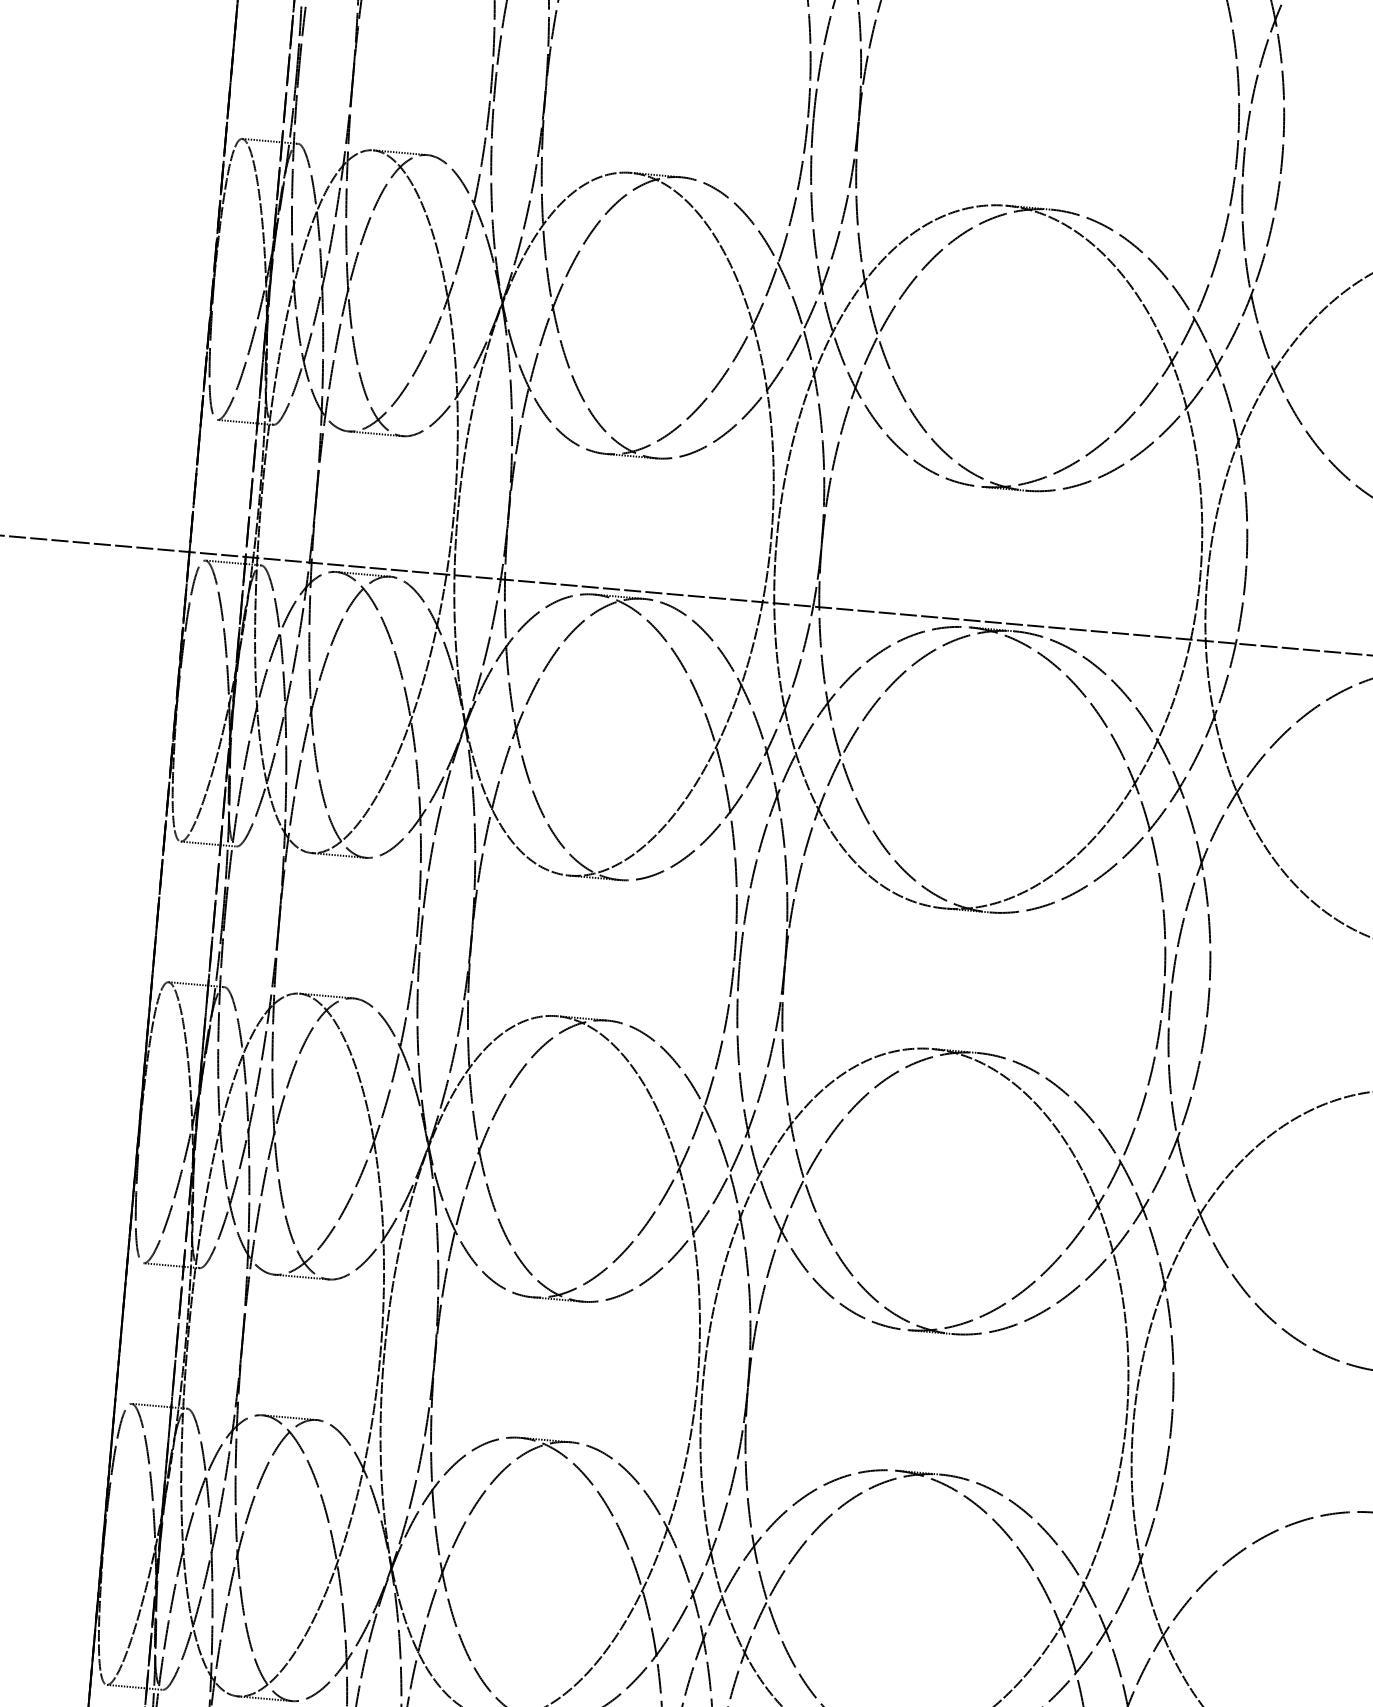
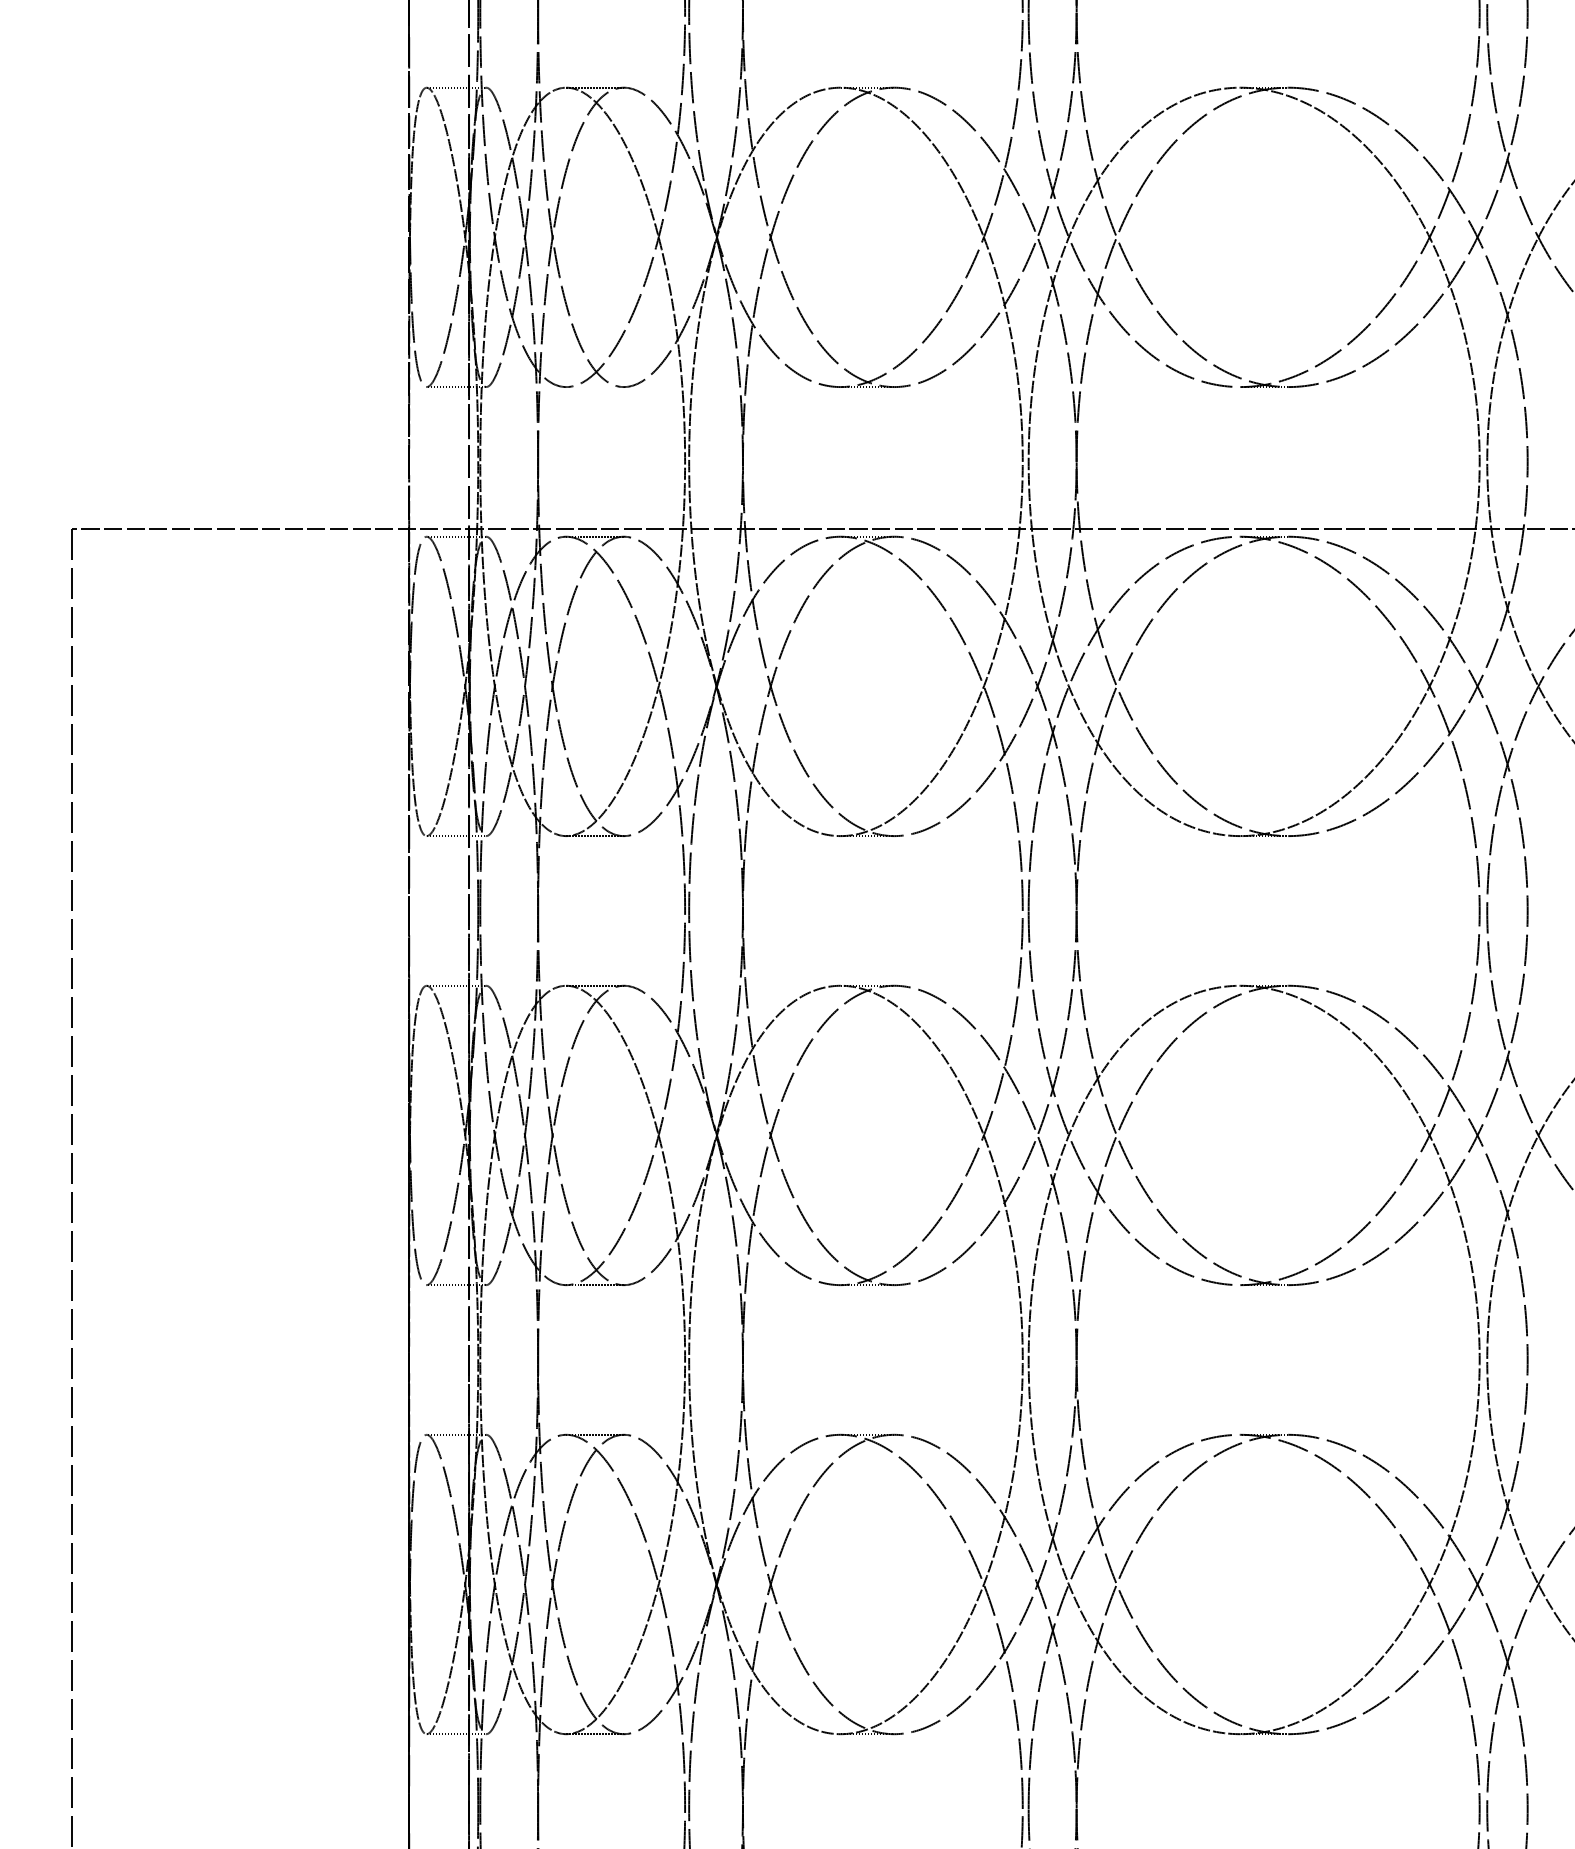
line: (375, 434) -> (594, 387), removed

